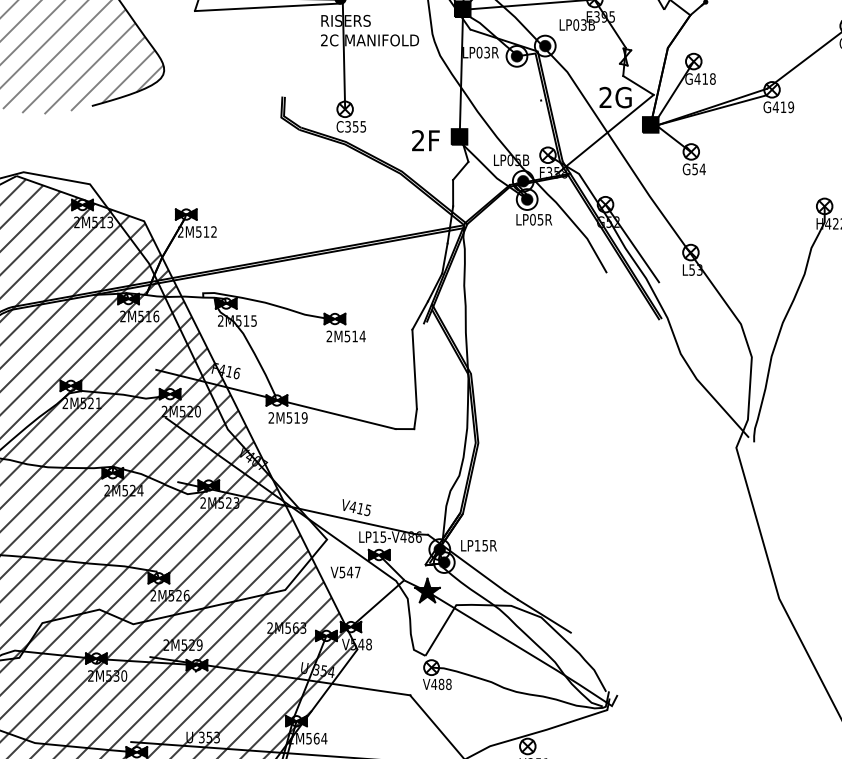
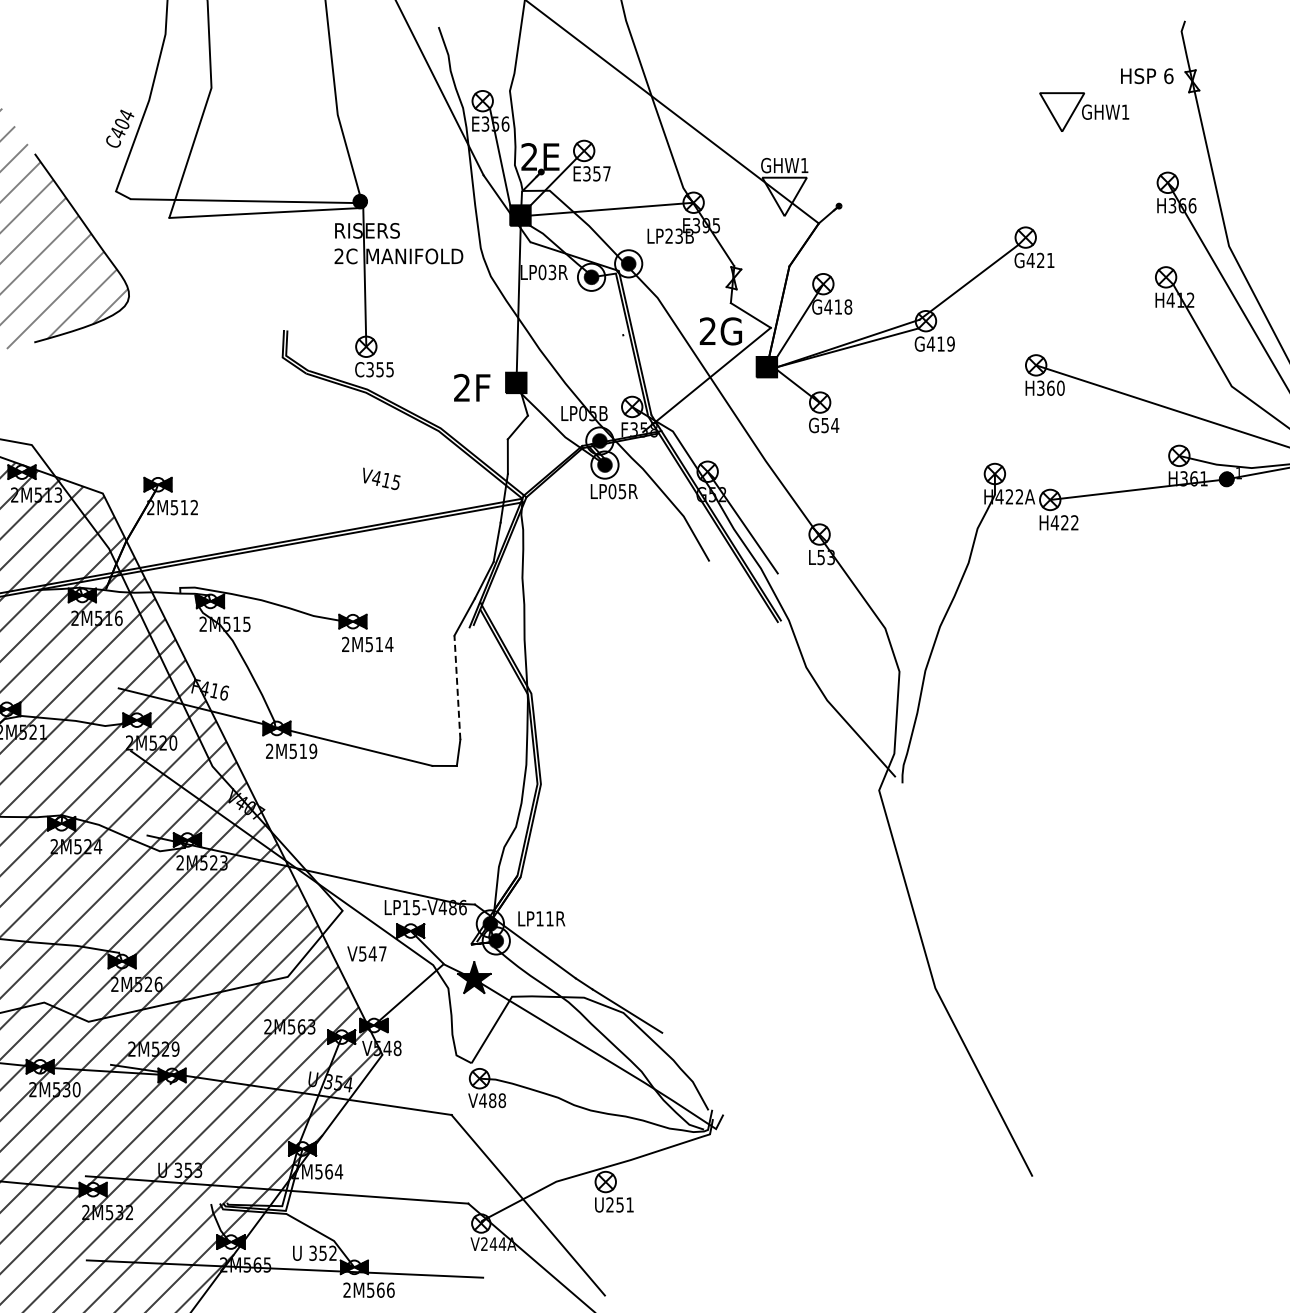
text: (576, 24) -> (669, 235), LP03B -> LP23B
line: (414, 369) -> (457, 687), solid -> dashed
text: (356, 507) -> (381, 478), moved
text: (484, 545) -> (549, 918), LP15R -> LP11R

